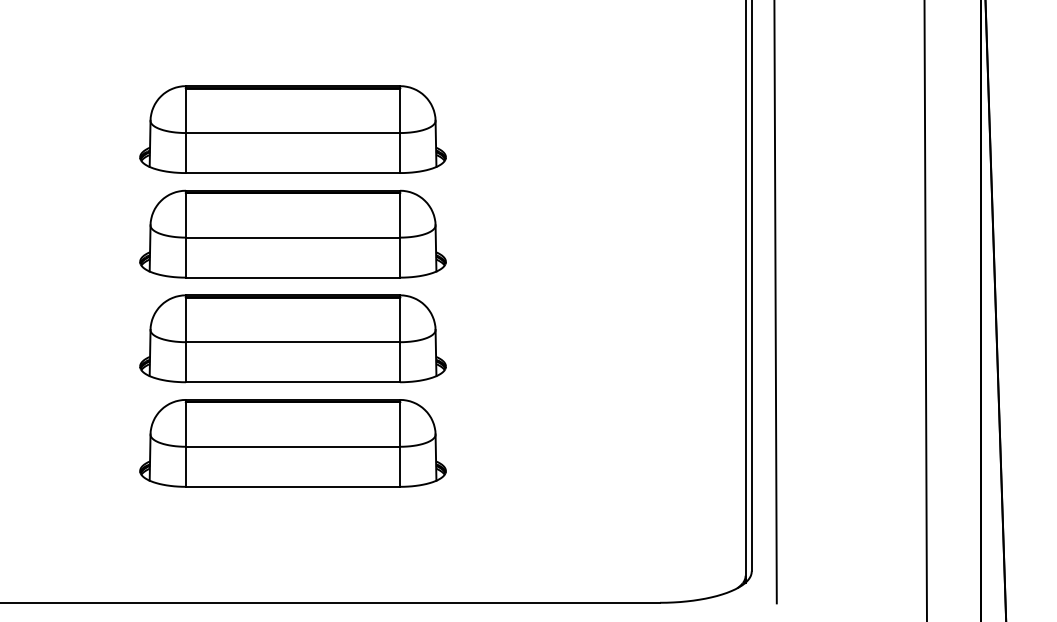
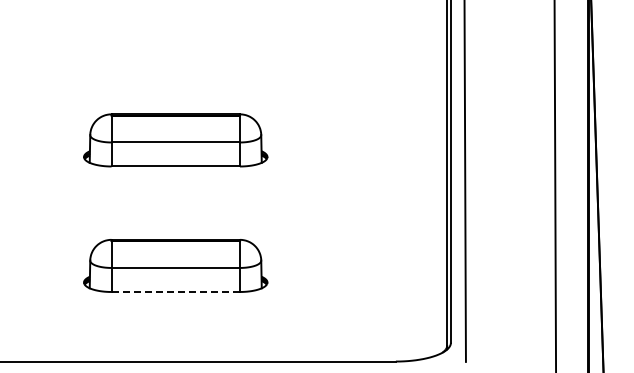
part: (292, 129) -> (175, 77), removed
part: (292, 339) -> (175, 203), removed
line: (292, 486) -> (175, 291), solid -> dashed

